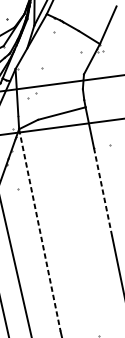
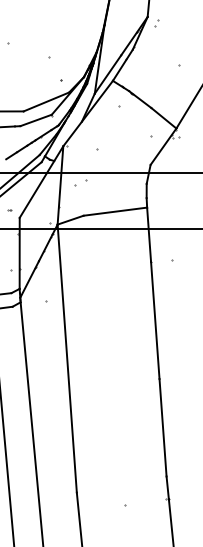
line: (103, 192) -> (155, 320), dashed -> solid
line: (40, 230) -> (67, 359), dashed -> solid

